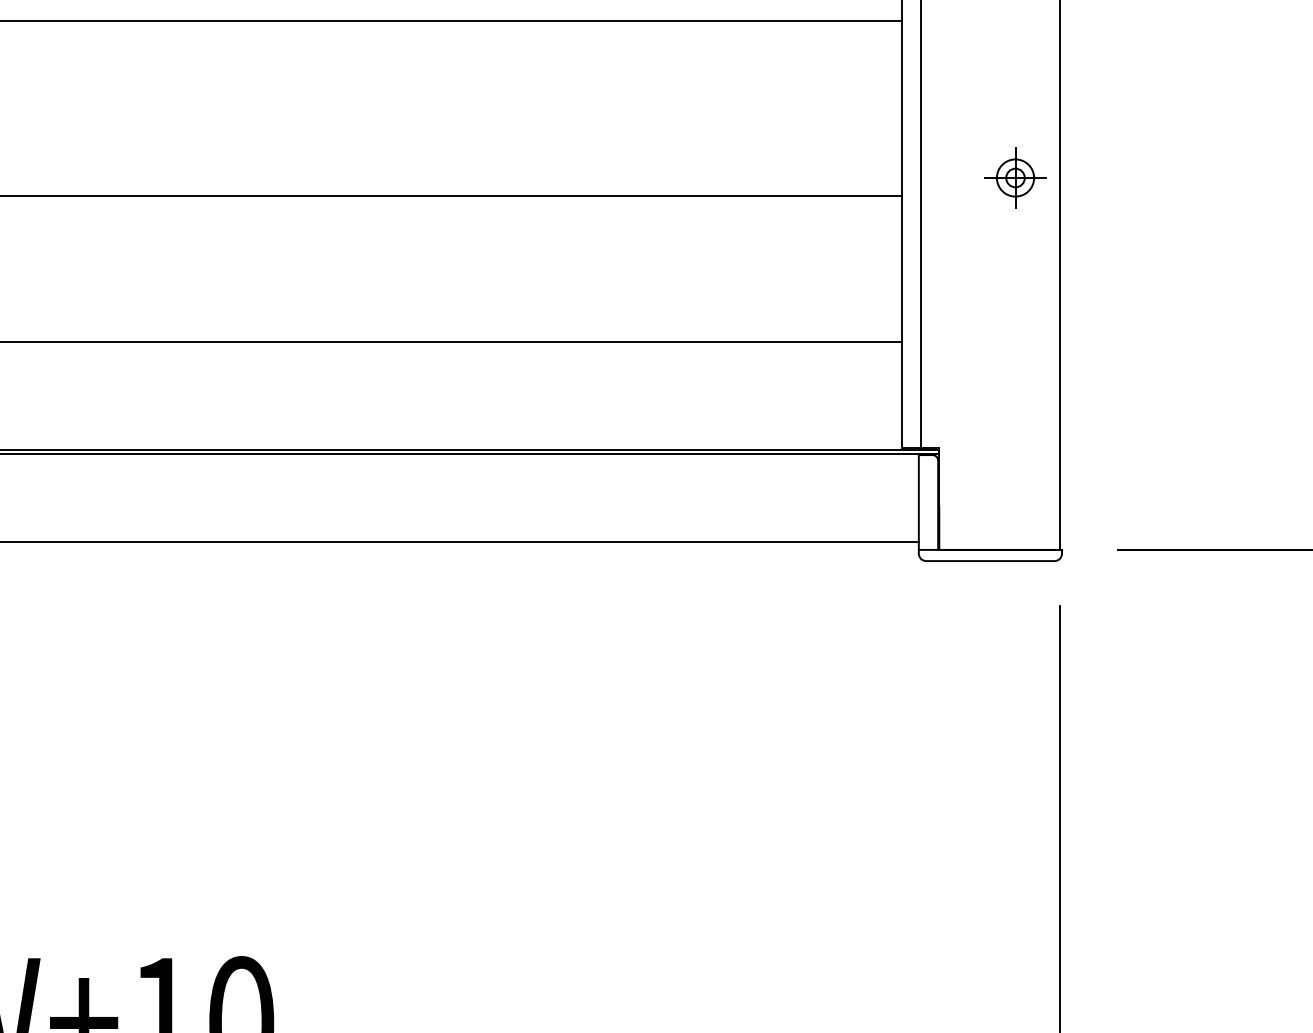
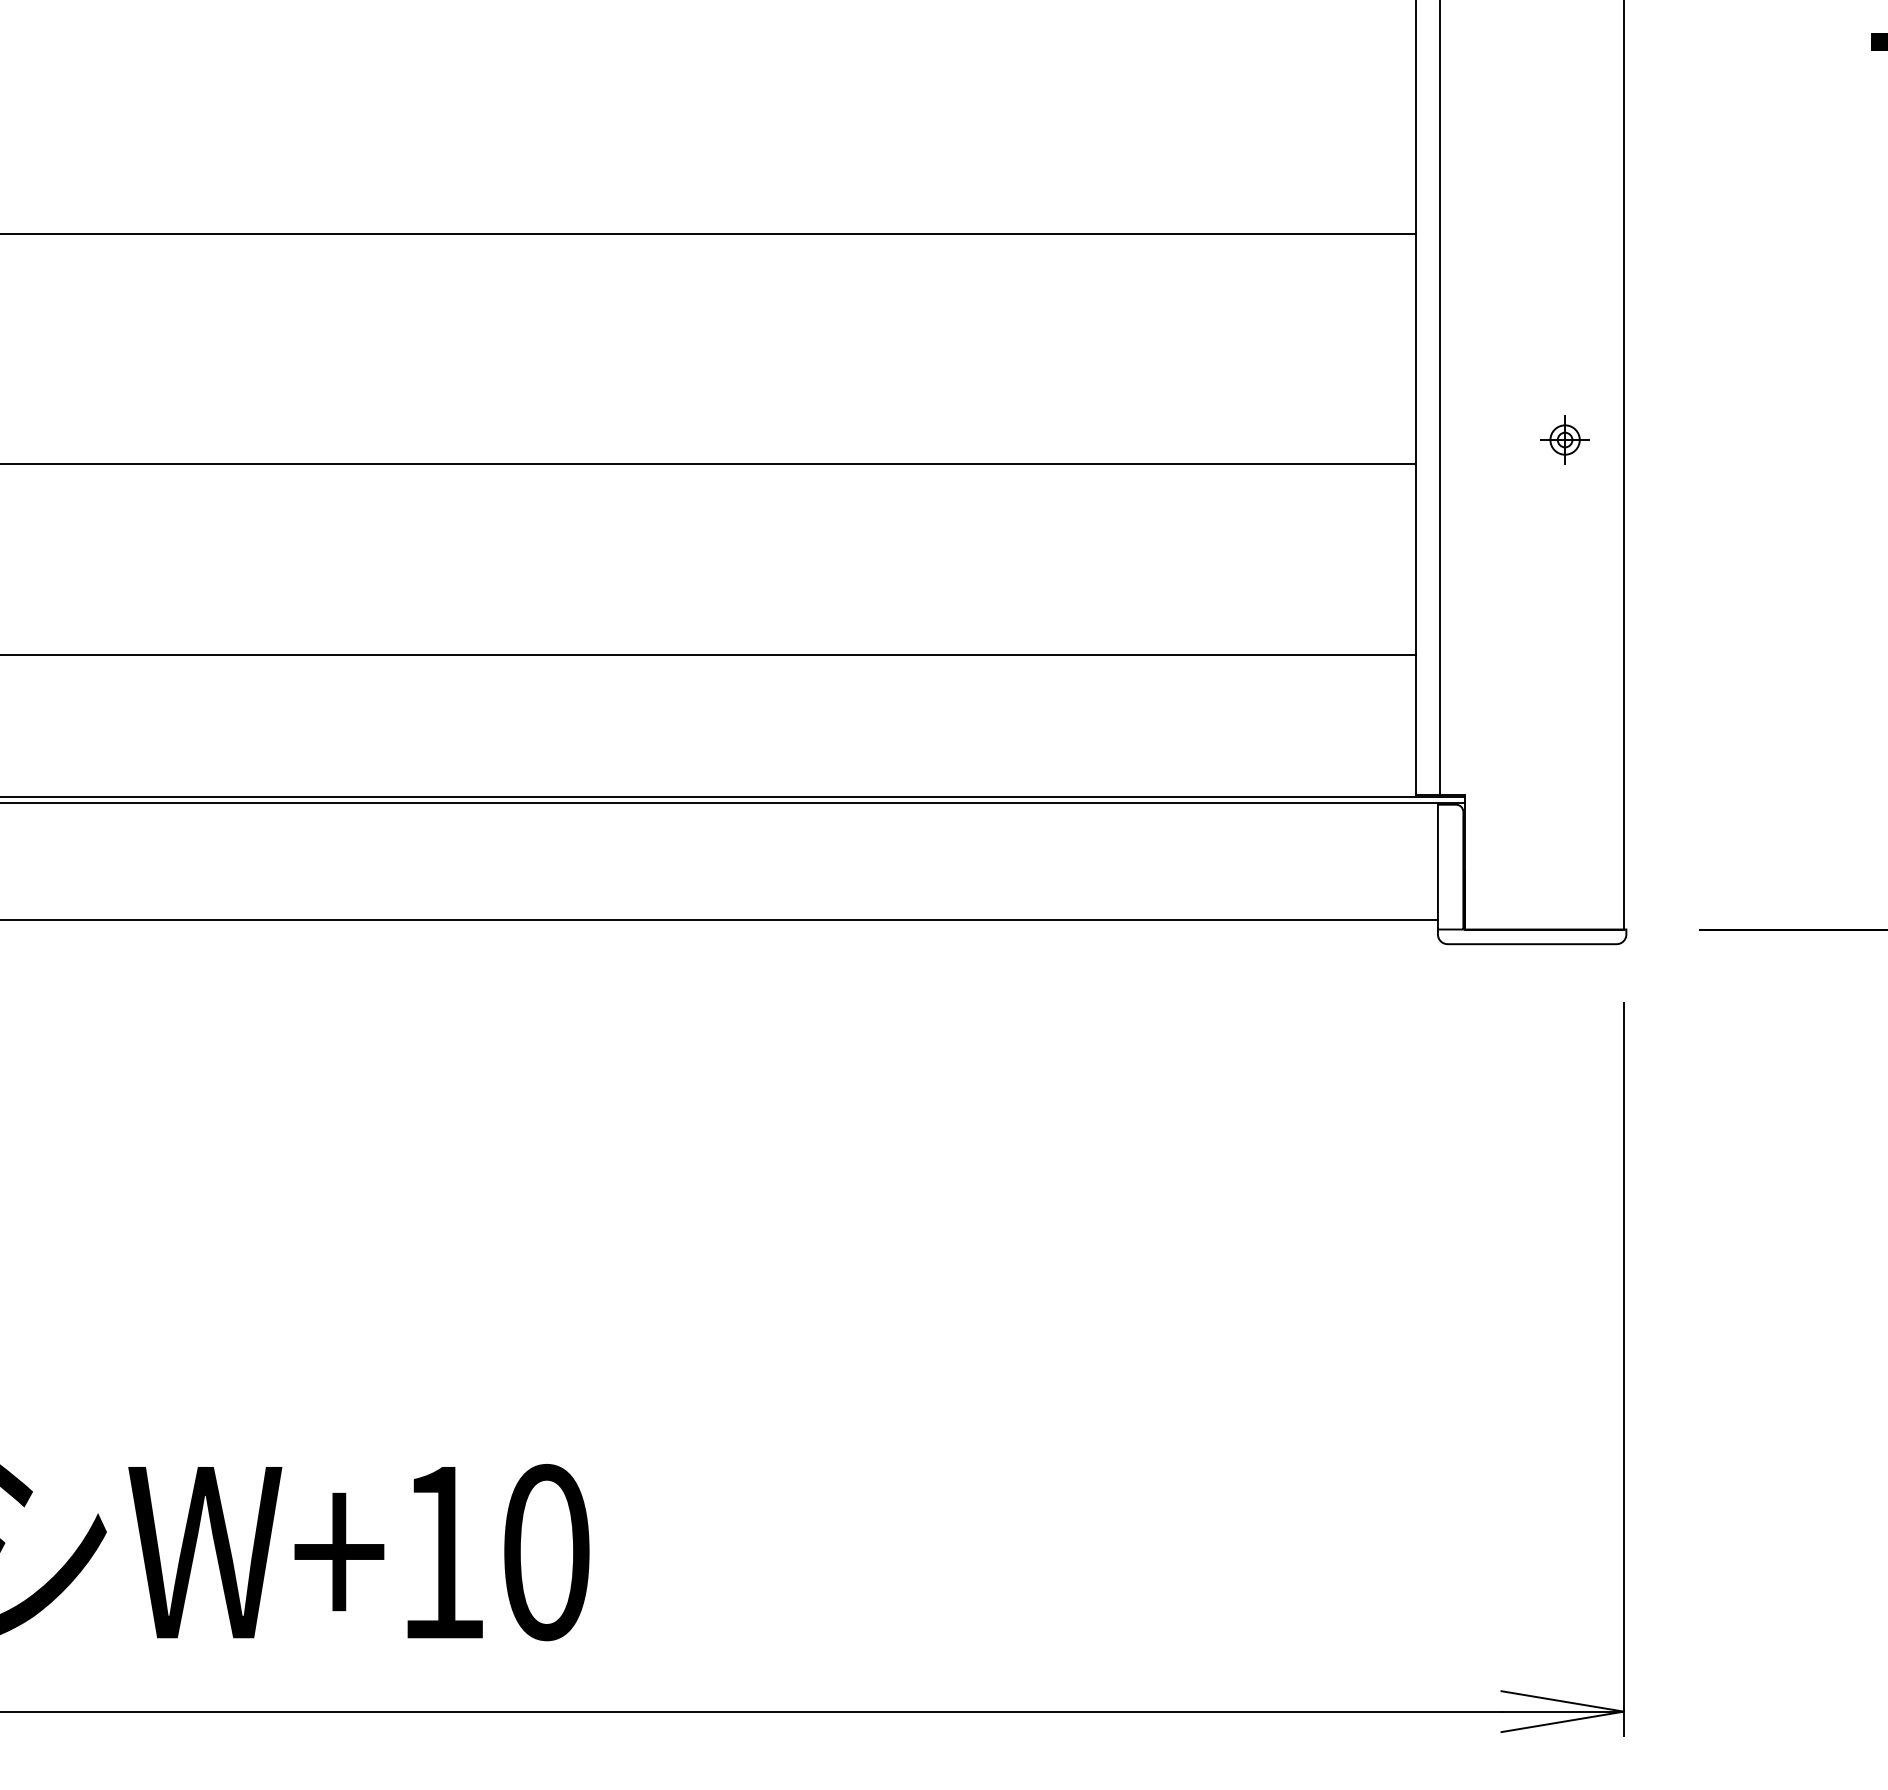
part: (1014, 177) -> (1564, 439), size x0.6

